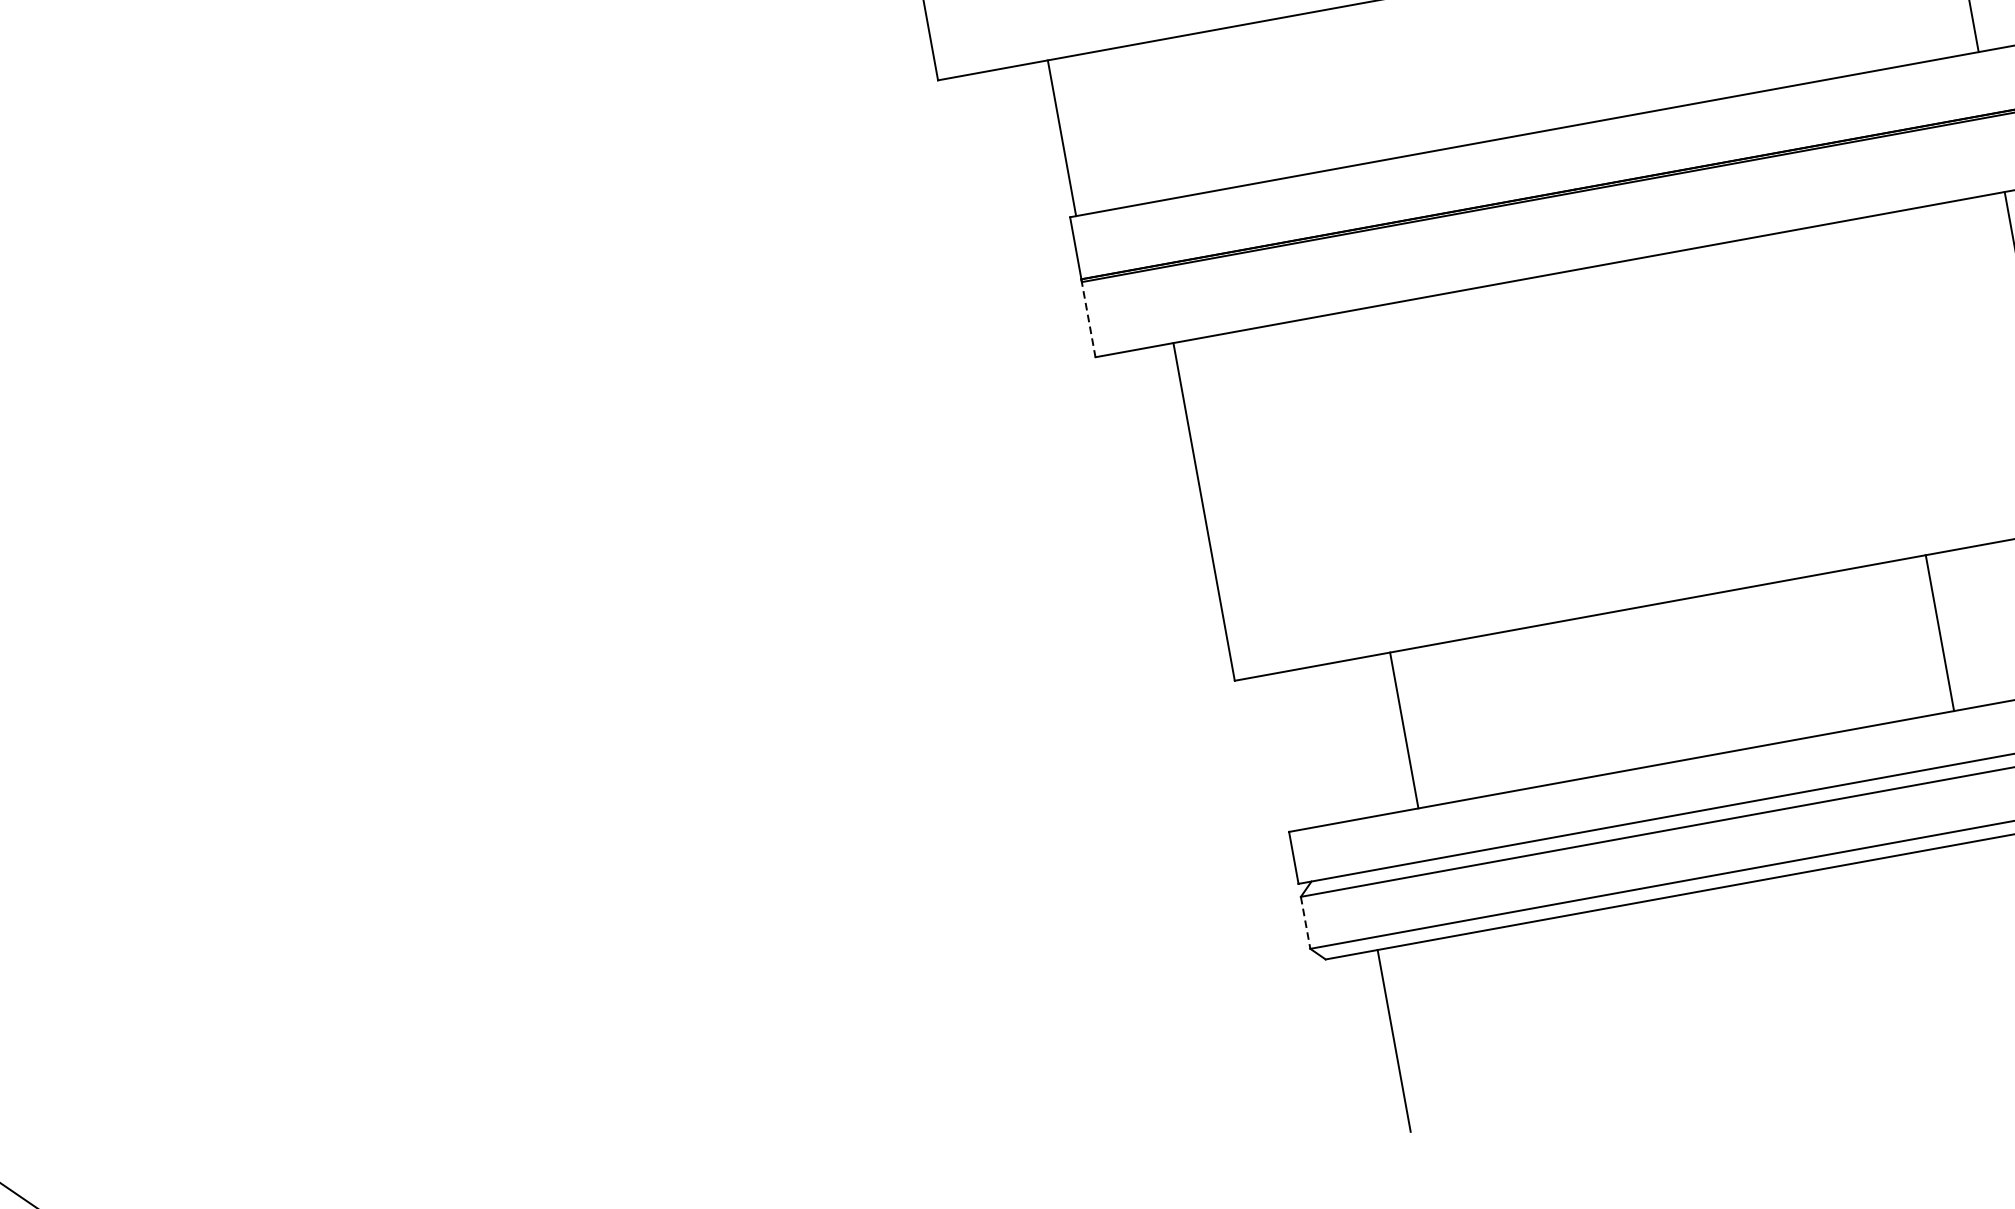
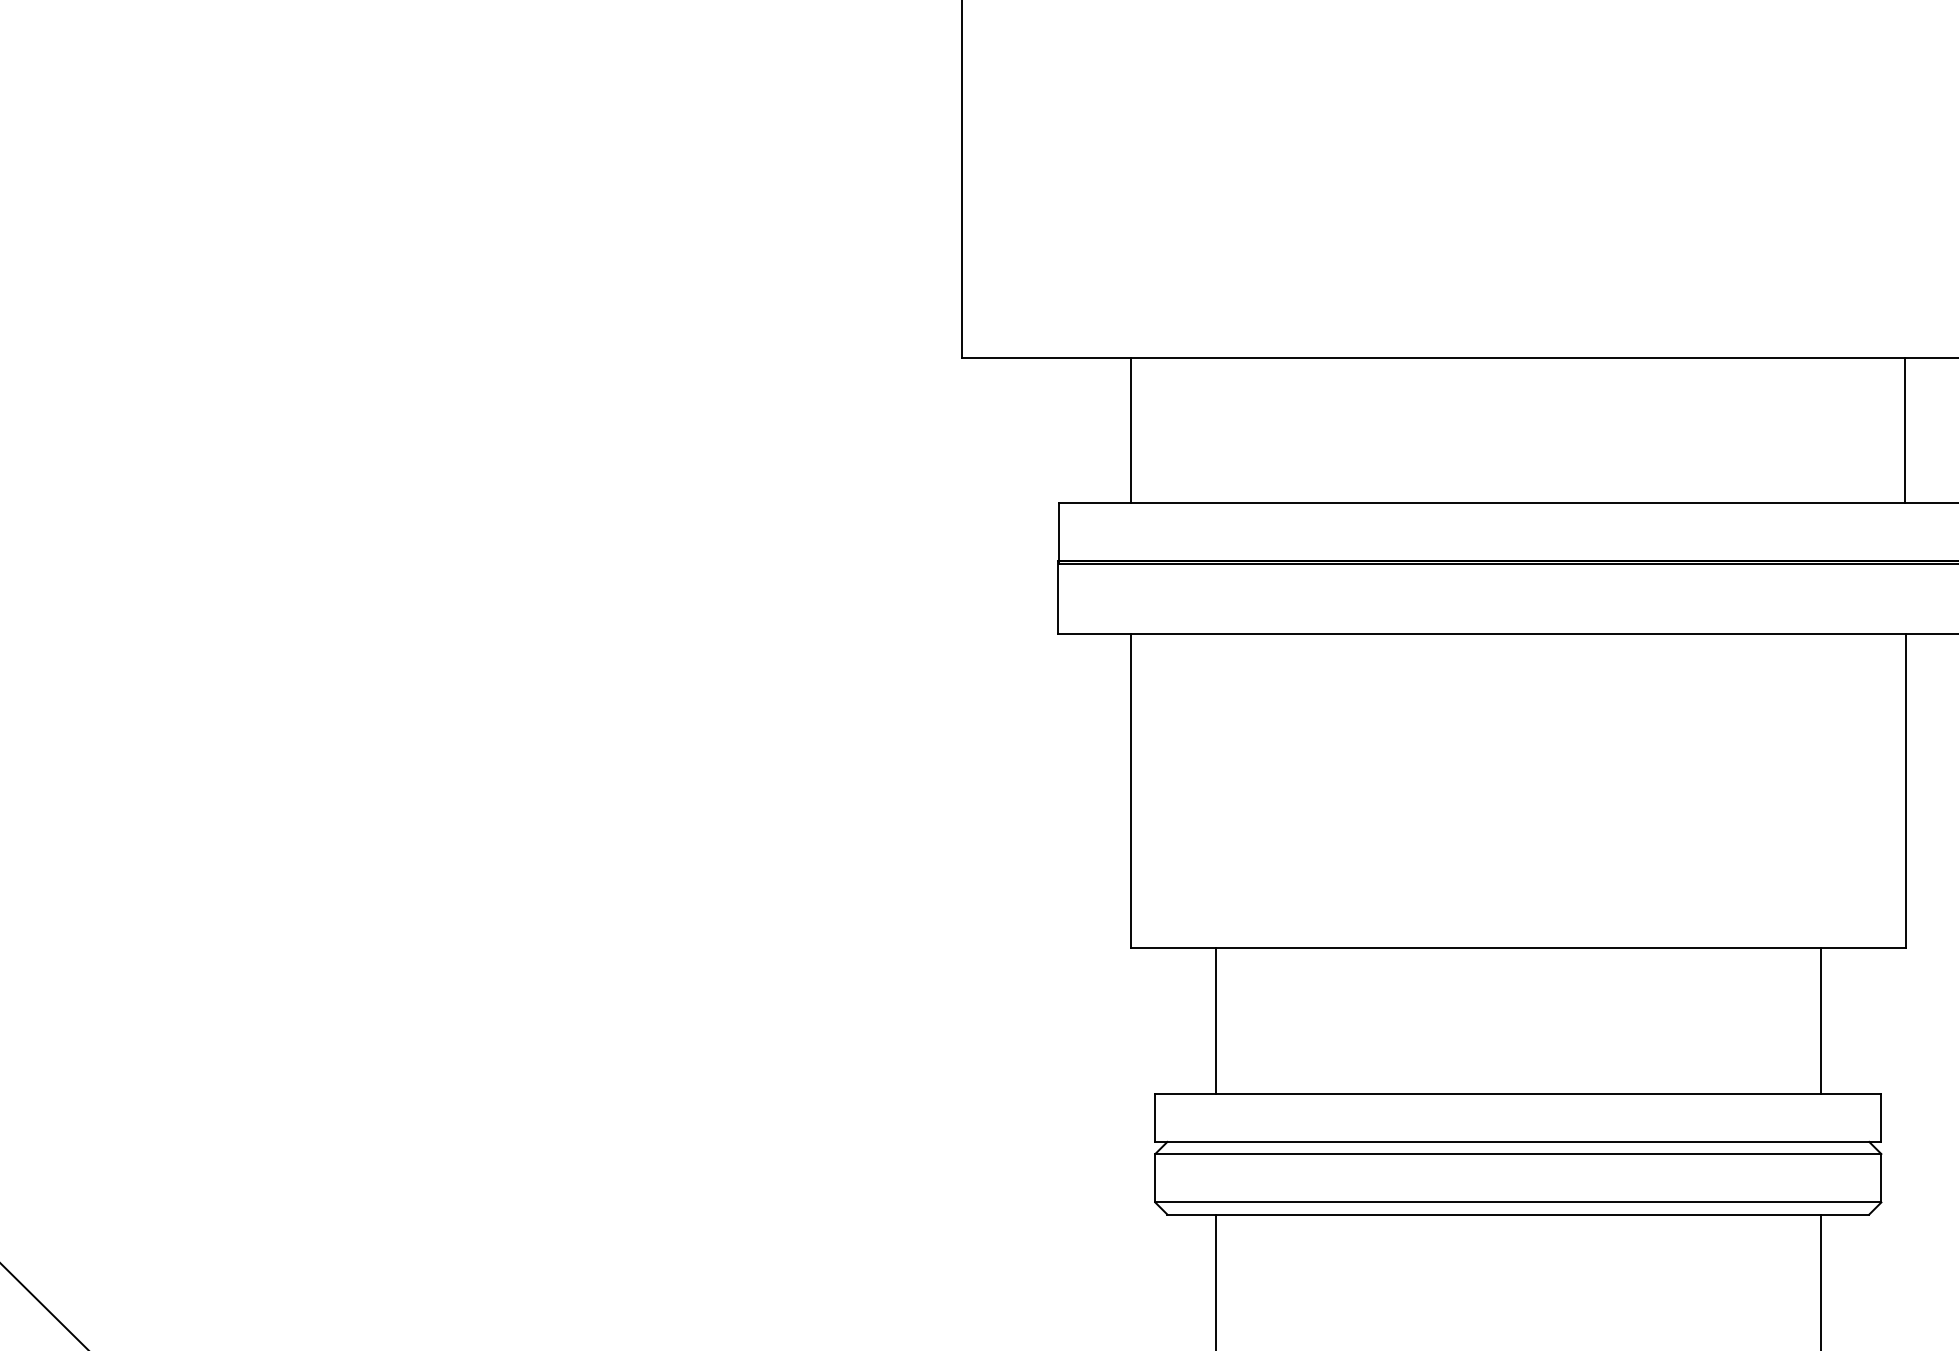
line: (1062, 137) -> (1131, 430), moved
line: (1088, 318) -> (1058, 597), dashed -> solid
line: (1939, 632) -> (1820, 1020), moved
line: (1403, 730) -> (1215, 1020), moved
line: (1305, 923) -> (1155, 1178), dashed -> solid

